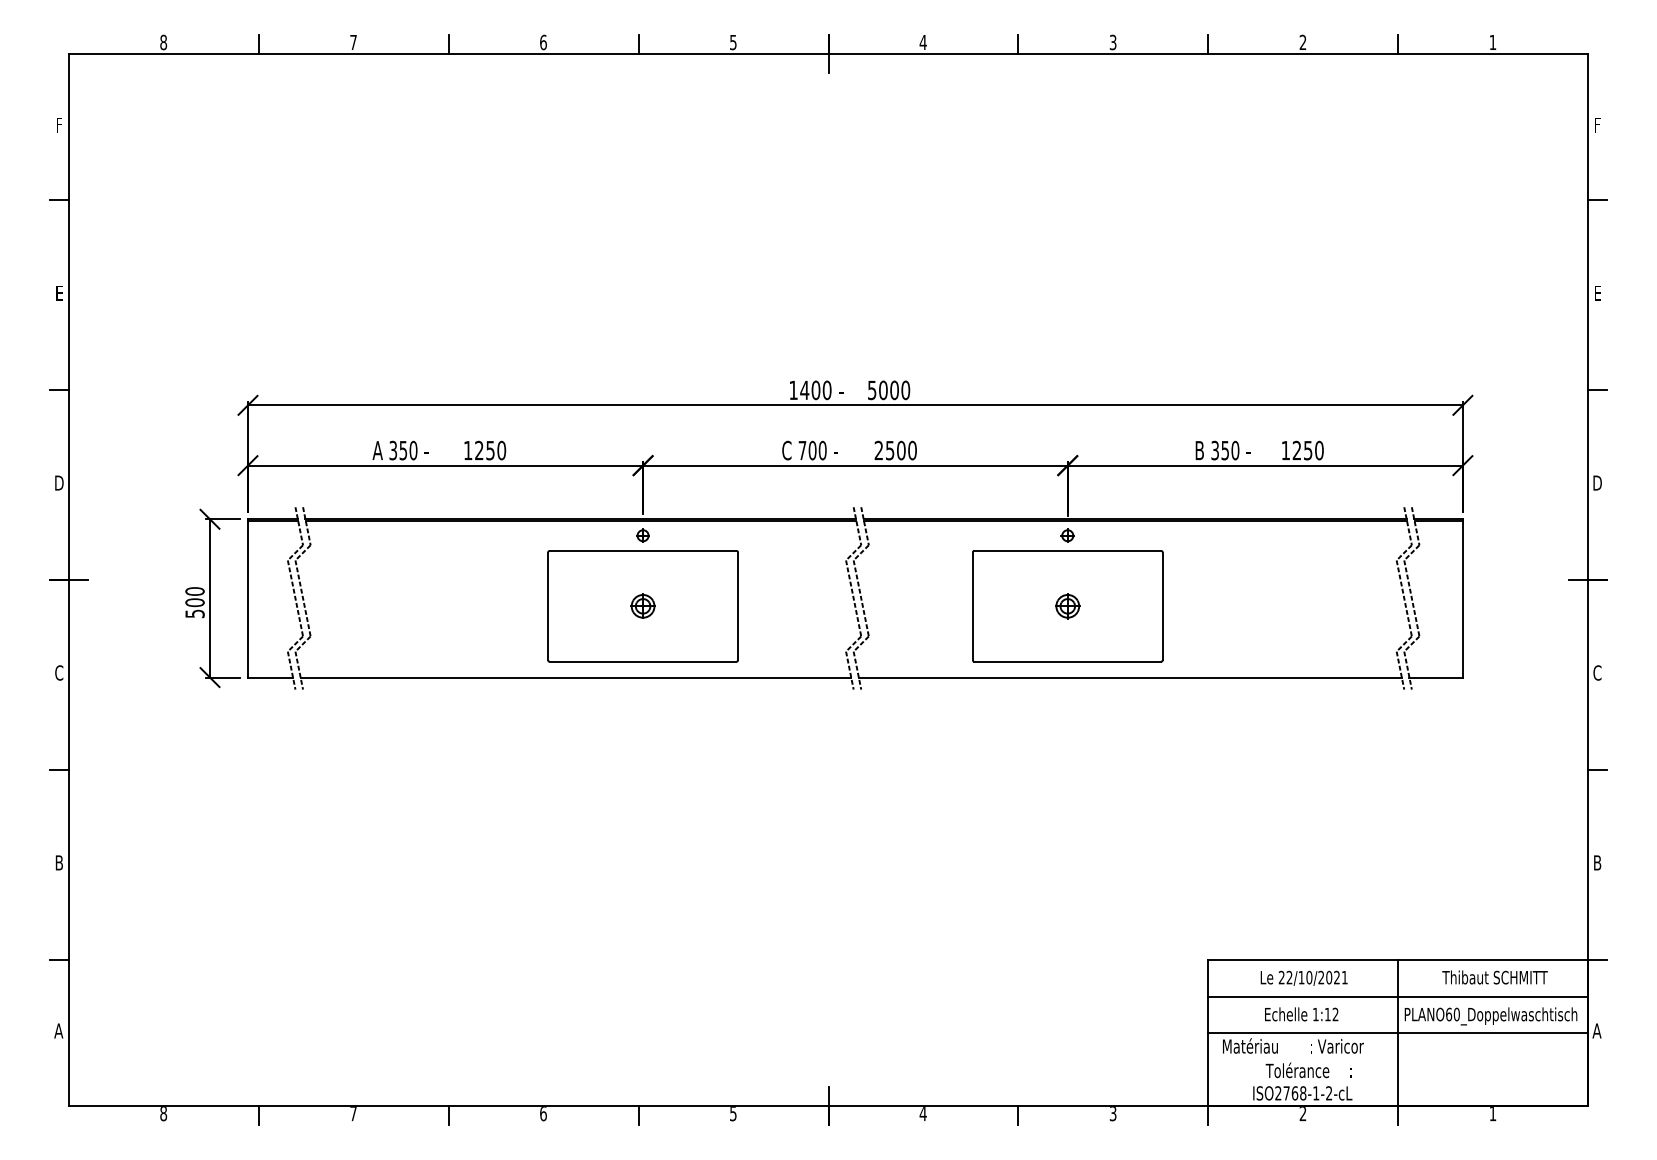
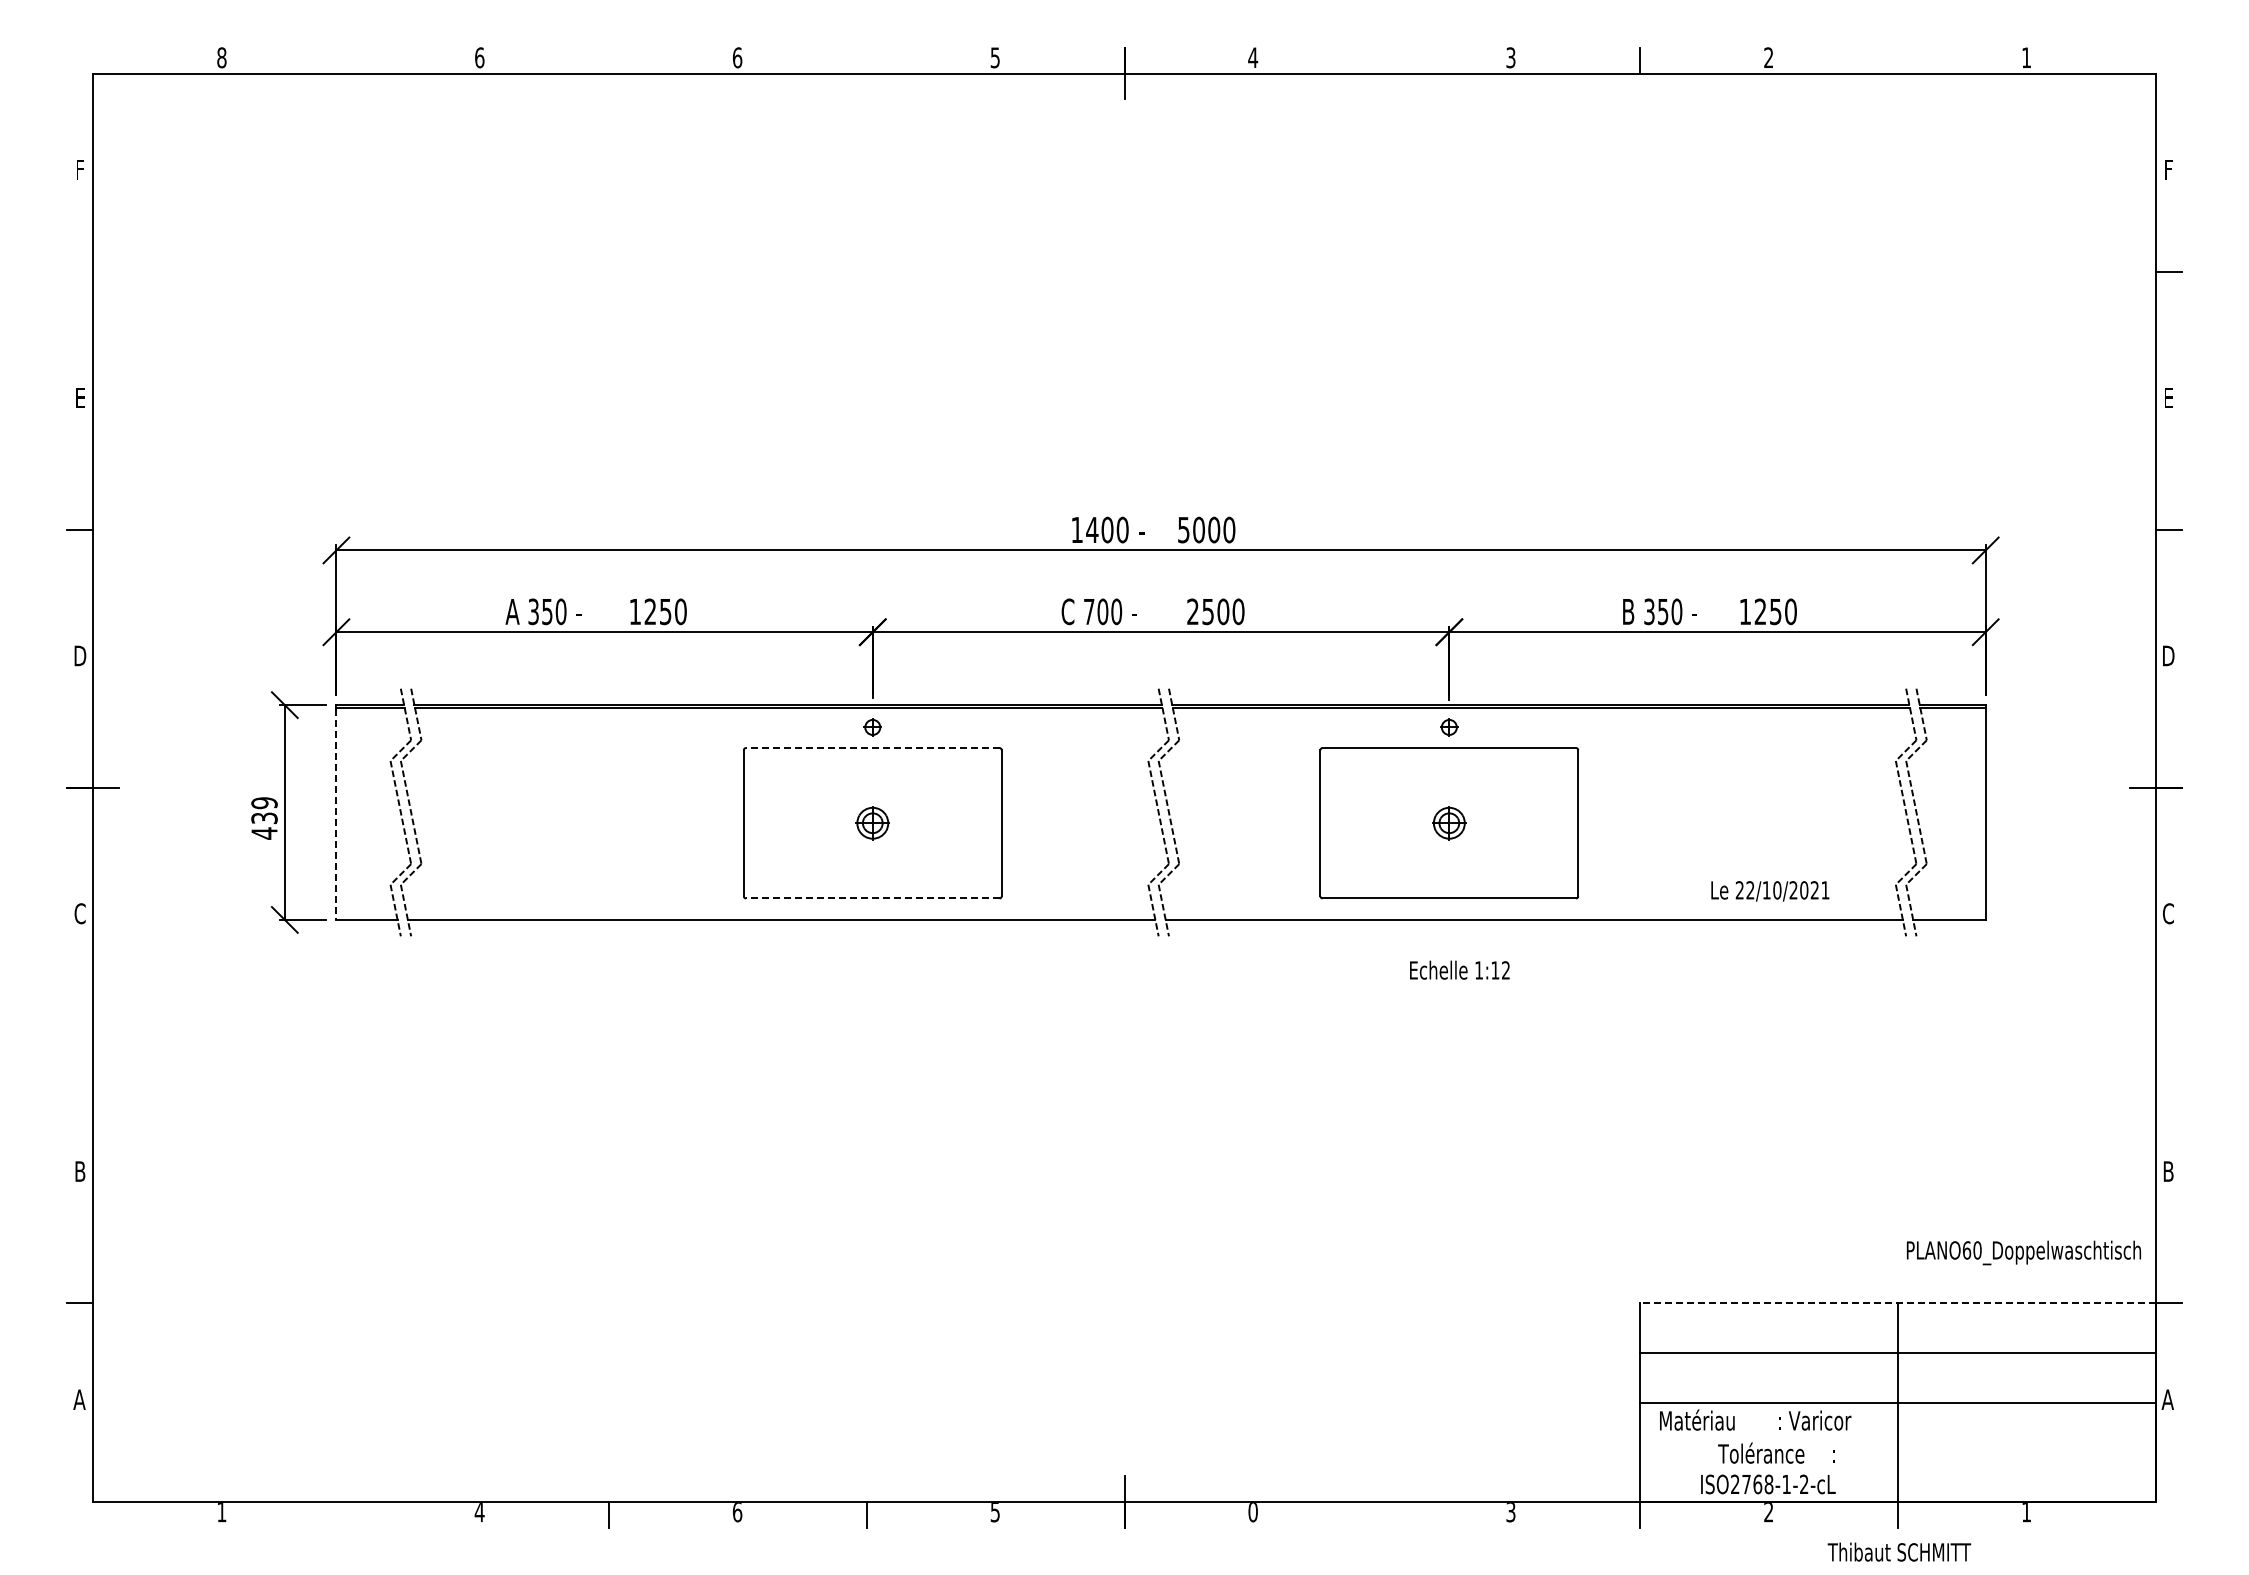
text: (353, 42) -> (479, 57), 7 -> 6
line: (259, 44) -> (351, 60), removed
line: (448, 44) -> (608, 60), removed
line: (638, 44) -> (866, 60), removed
line: (1018, 44) -> (1382, 60), removed
line: (1397, 44) -> (1897, 60), removed
line: (59, 200) -> (80, 272), removed
line: (642, 551) -> (872, 748), solid -> dashed
line: (248, 599) -> (336, 814), solid -> dashed
text: (195, 602) -> (264, 818), 500 -> 439
line: (642, 661) -> (872, 898), solid -> dashed
line: (59, 770) -> (80, 1045), removed
line: (1597, 770) -> (2168, 1045), removed
line: (1397, 960) -> (1897, 1303), solid -> dashed
text: (1495, 977) -> (1899, 1551), moved
text: (1304, 978) -> (1770, 891), moved
text: (1301, 1013) -> (1459, 969), moved
text: (1490, 1016) -> (2023, 1252), moved
text: (163, 1114) -> (221, 1512), 8 -> 1
text: (353, 1114) -> (479, 1512), 7 -> 4
text: (923, 1114) -> (1253, 1512), 4 -> 0
line: (259, 1115) -> (351, 1514), removed
line: (1018, 1115) -> (1382, 1514), removed

